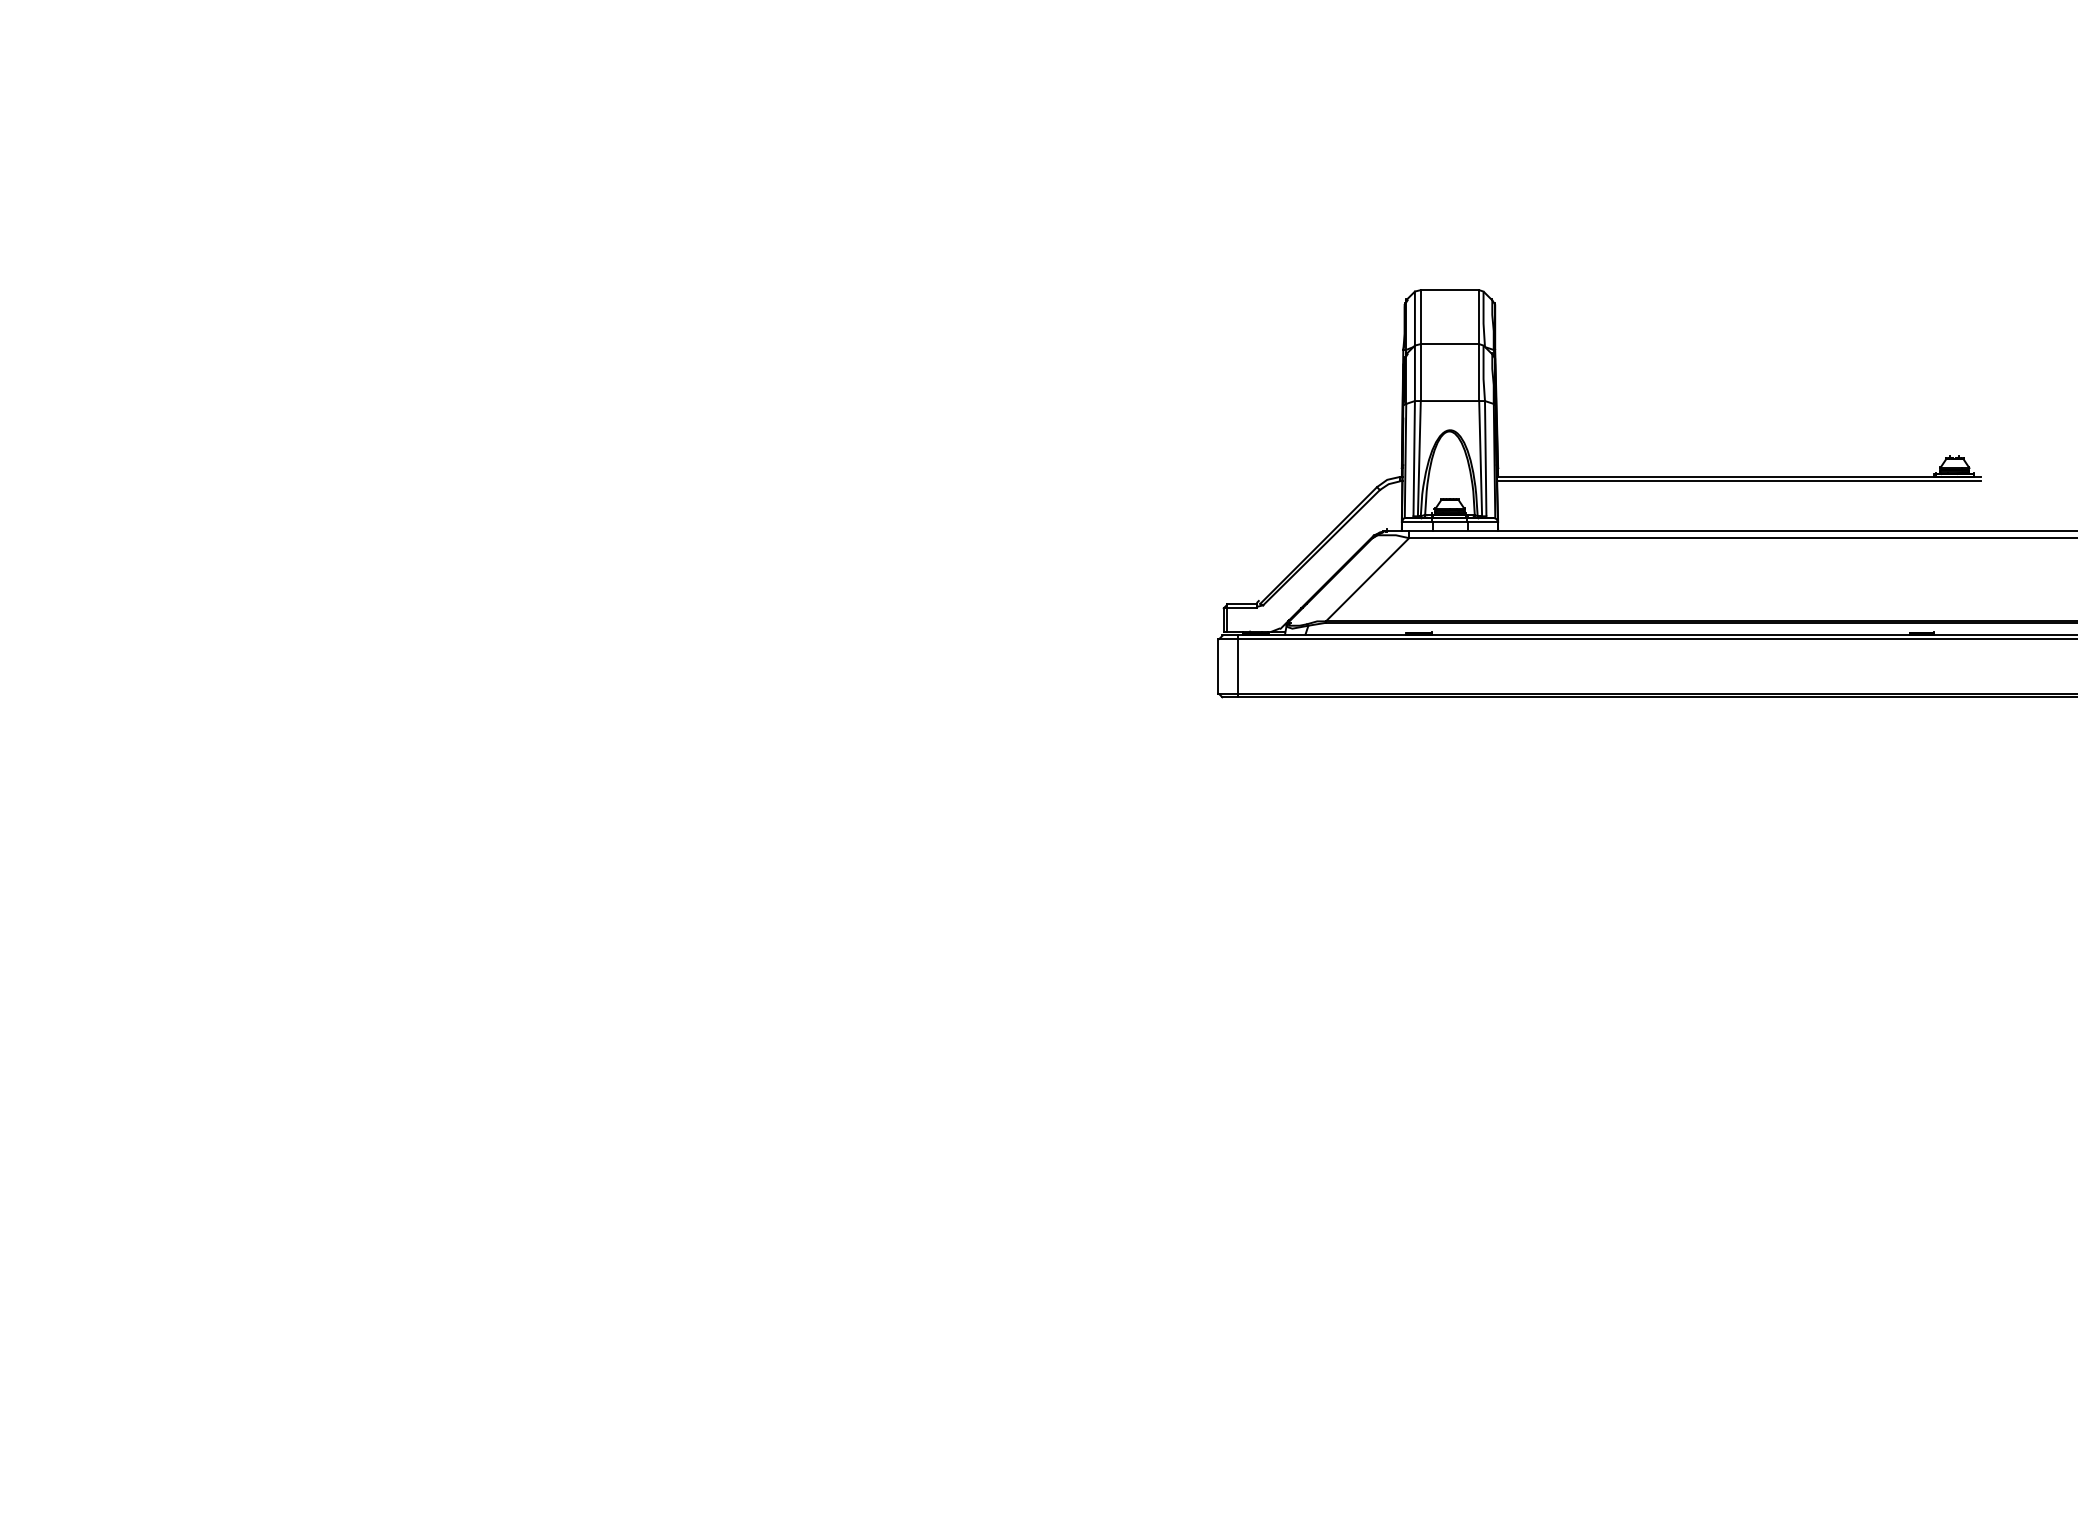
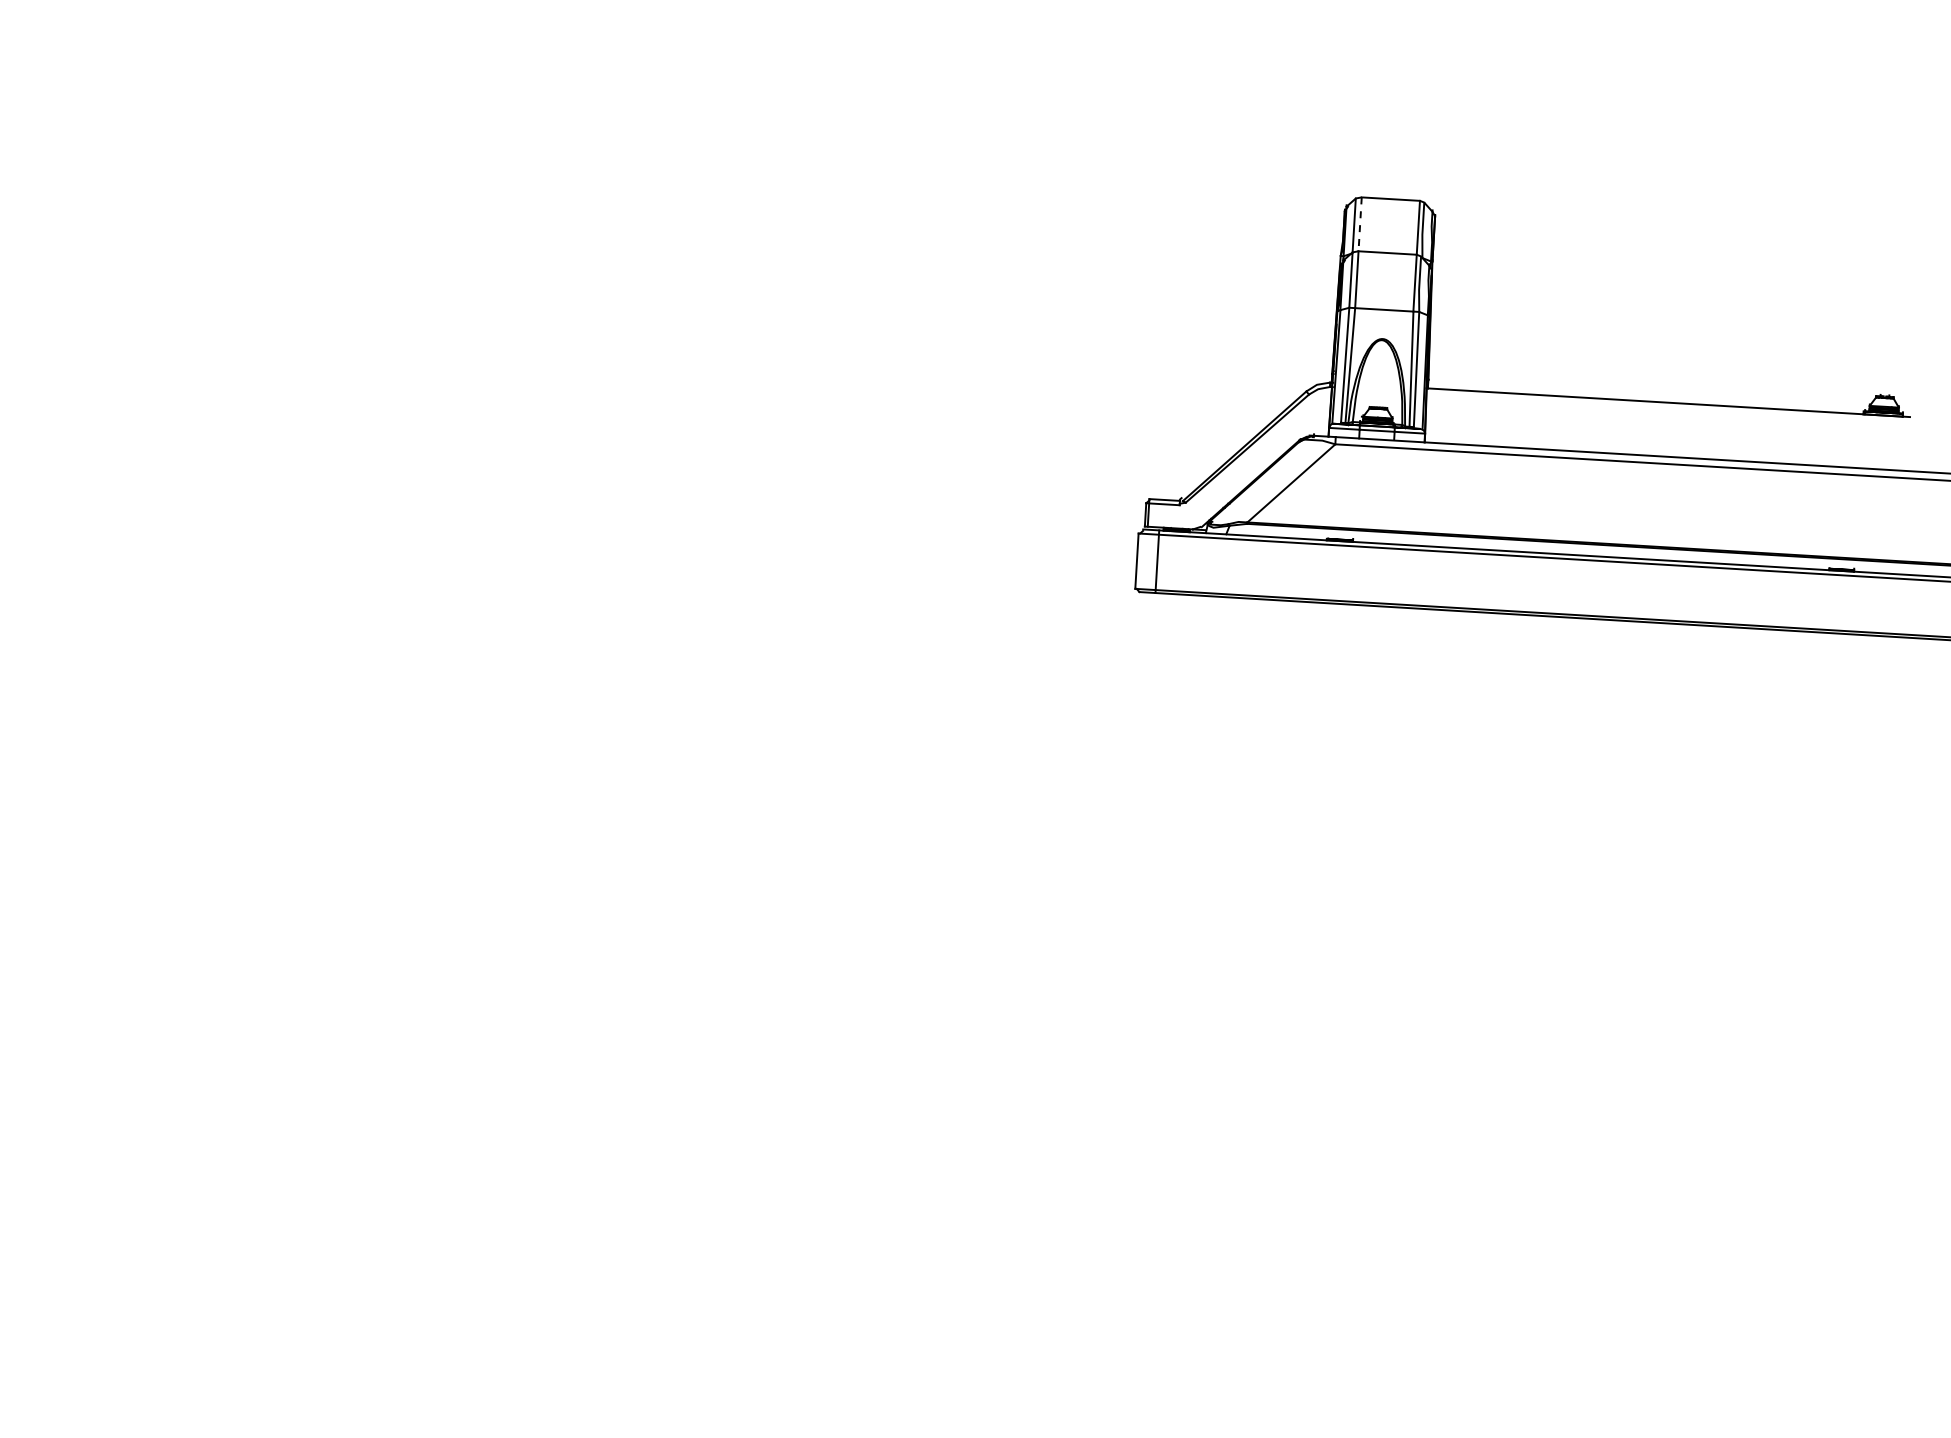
line: (1420, 317) -> (1359, 224), solid -> dashed
line: (1738, 481) -> (1667, 407), removed

